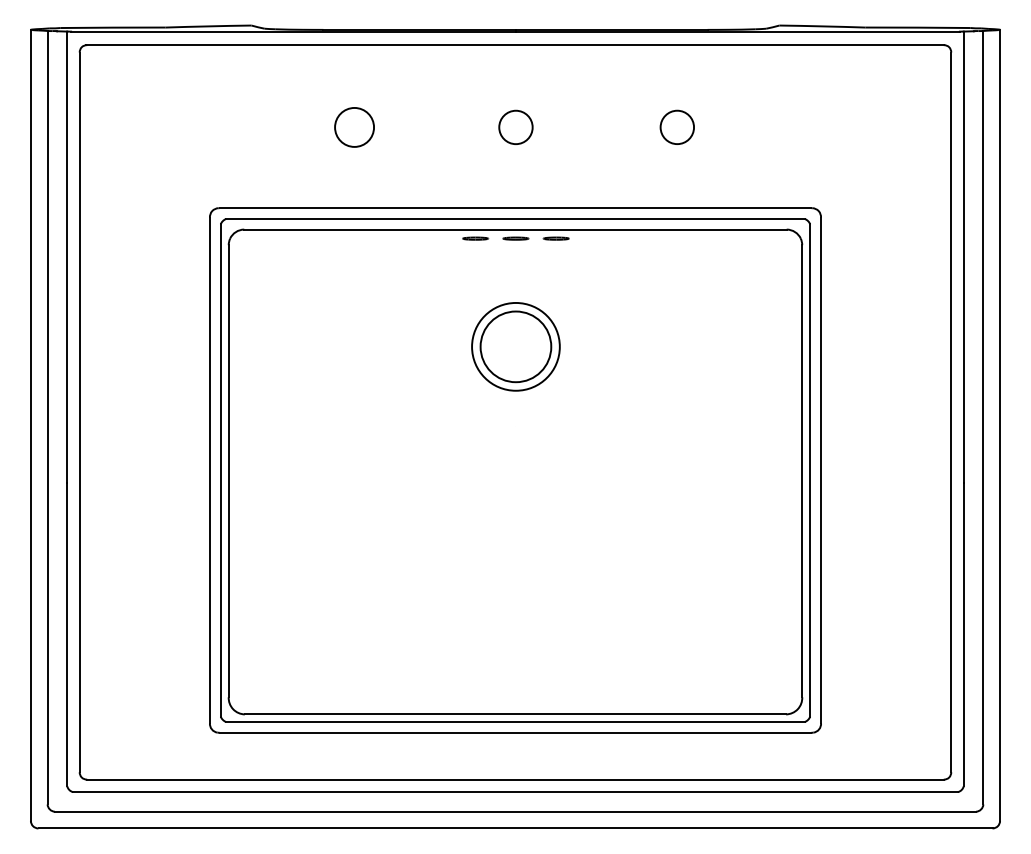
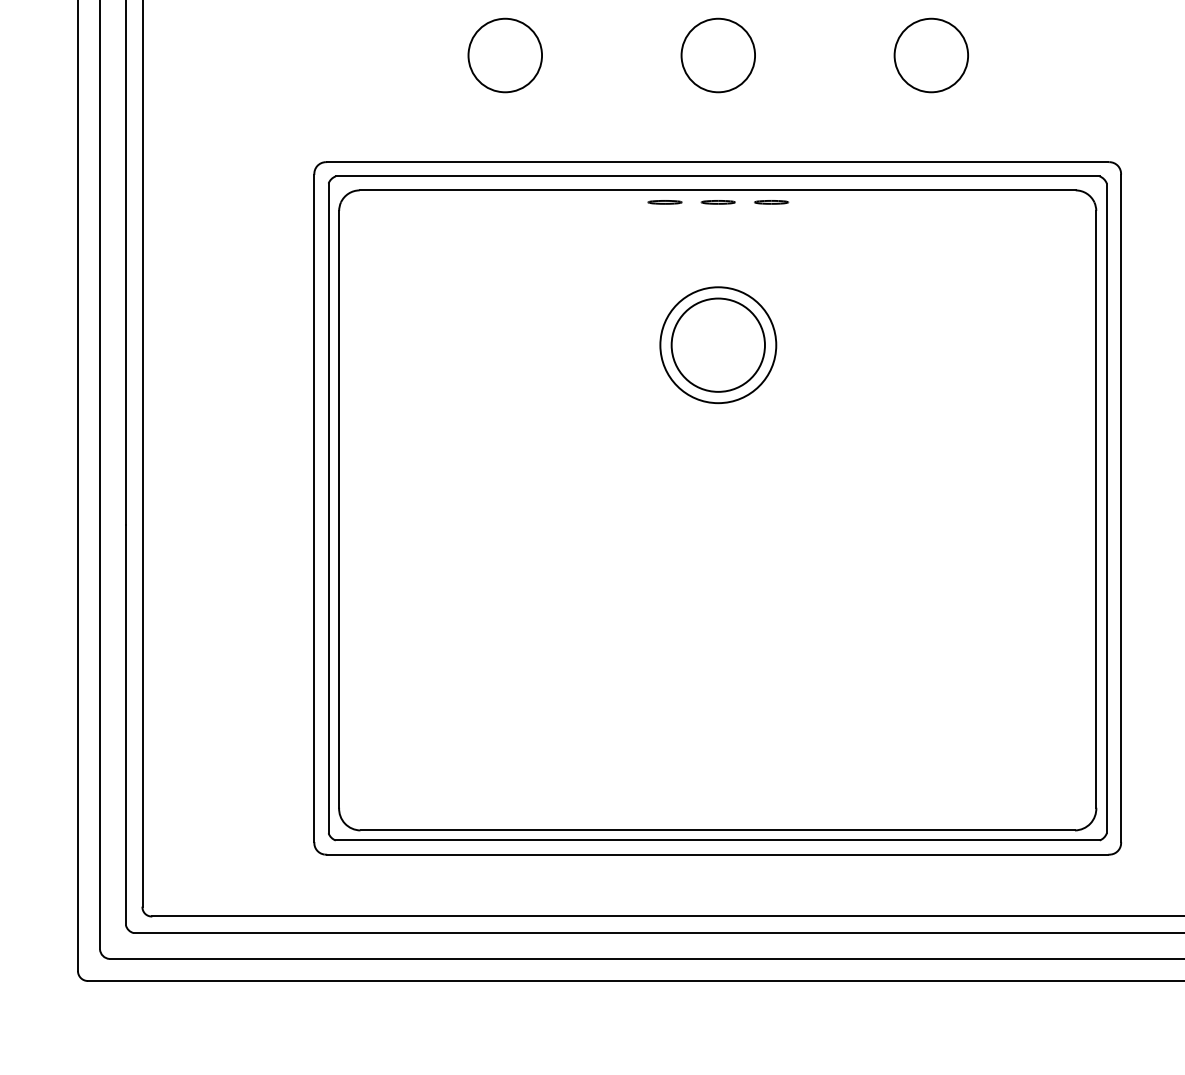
circle: (354, 127) -> (505, 55), size x1.43
circle: (515, 127) -> (717, 55), size x1.67
circle: (677, 127) -> (931, 55), size x1.67

